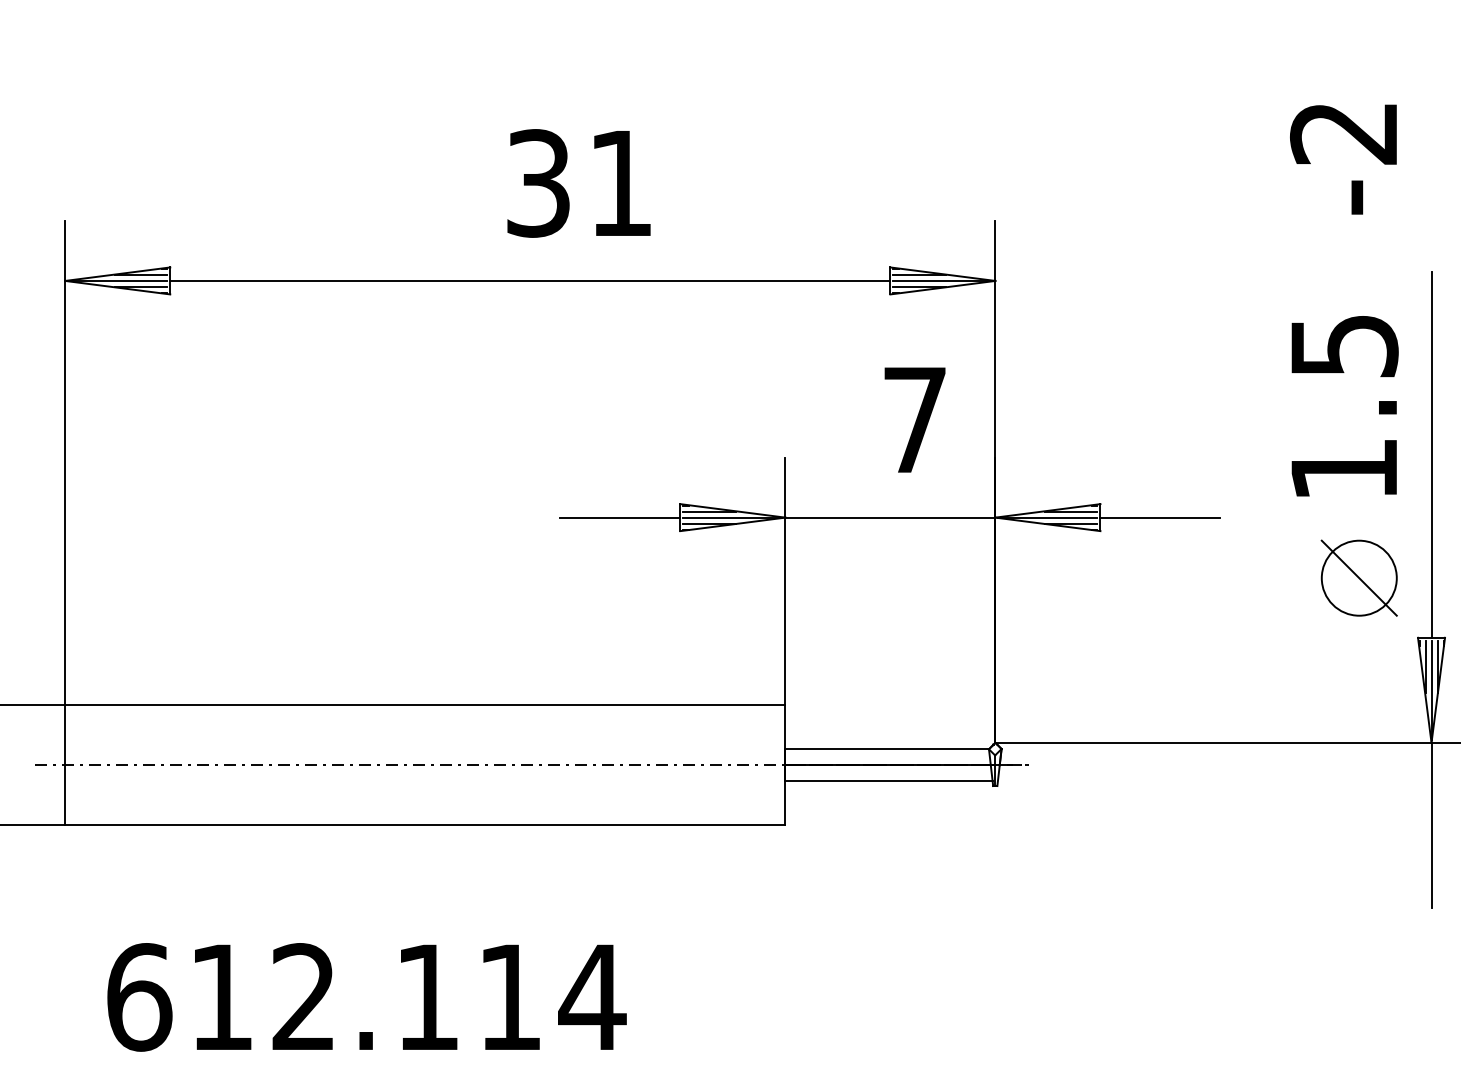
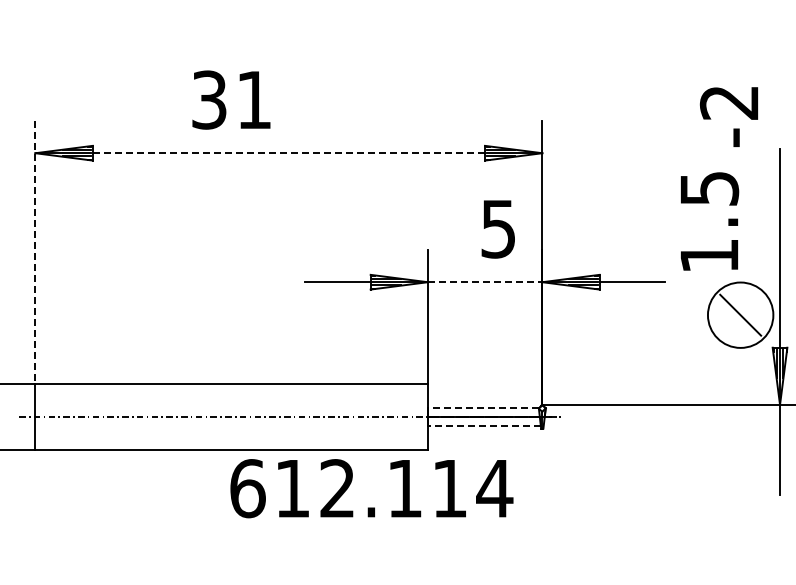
text: (1342, 158) -> (728, 116), moved
text: (579, 182) -> (231, 99), moved
line: (531, 281) -> (289, 153), solid -> dashed
text: (1346, 406) -> (710, 221), moved
text: (914, 420) -> (498, 229), 7 -> 5
line: (65, 463) -> (35, 252), solid -> dashed
line: (891, 518) -> (485, 282), solid -> dashed
circle: (1358, 576) -> (740, 314), size x1.6
line: (885, 749) -> (482, 408), solid -> dashed
line: (887, 780) -> (483, 425), solid -> dashed
text: (366, 997) -> (371, 488), moved

